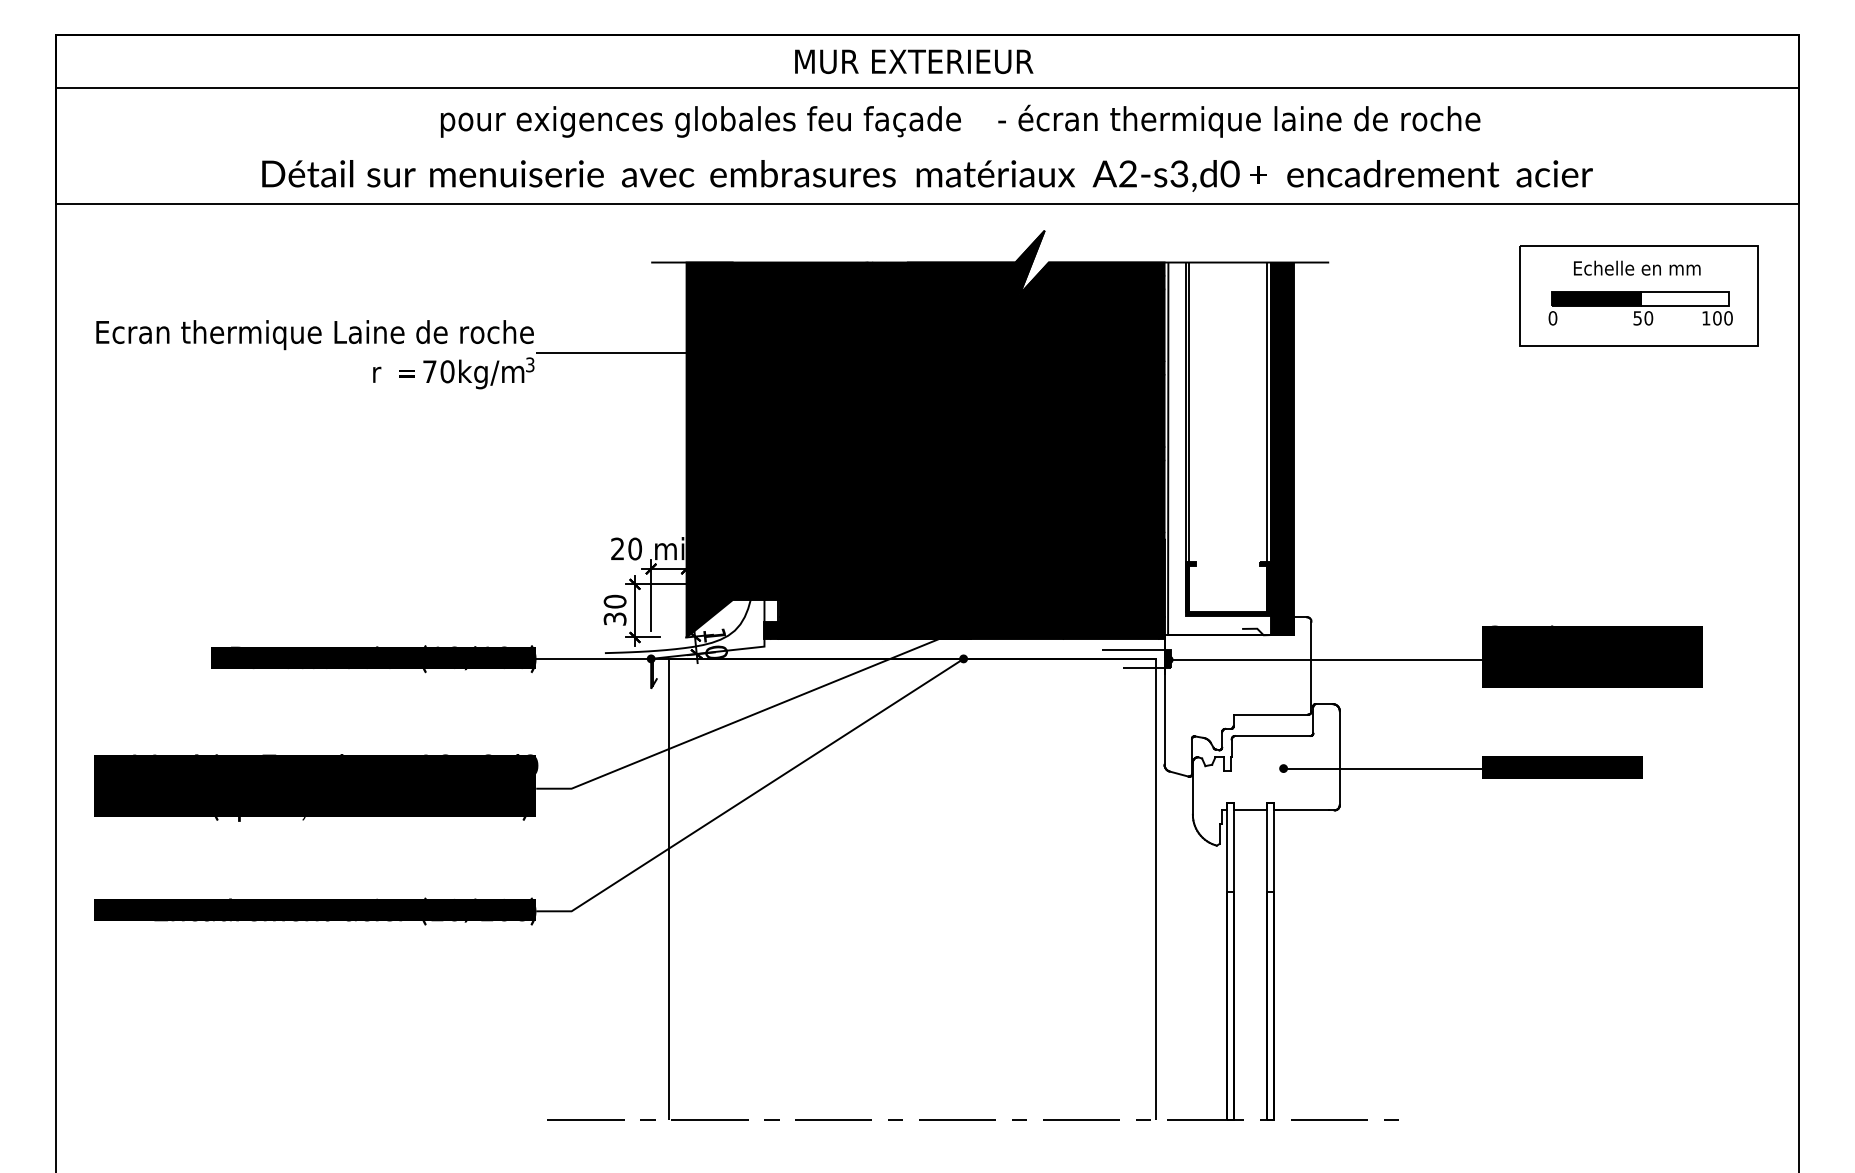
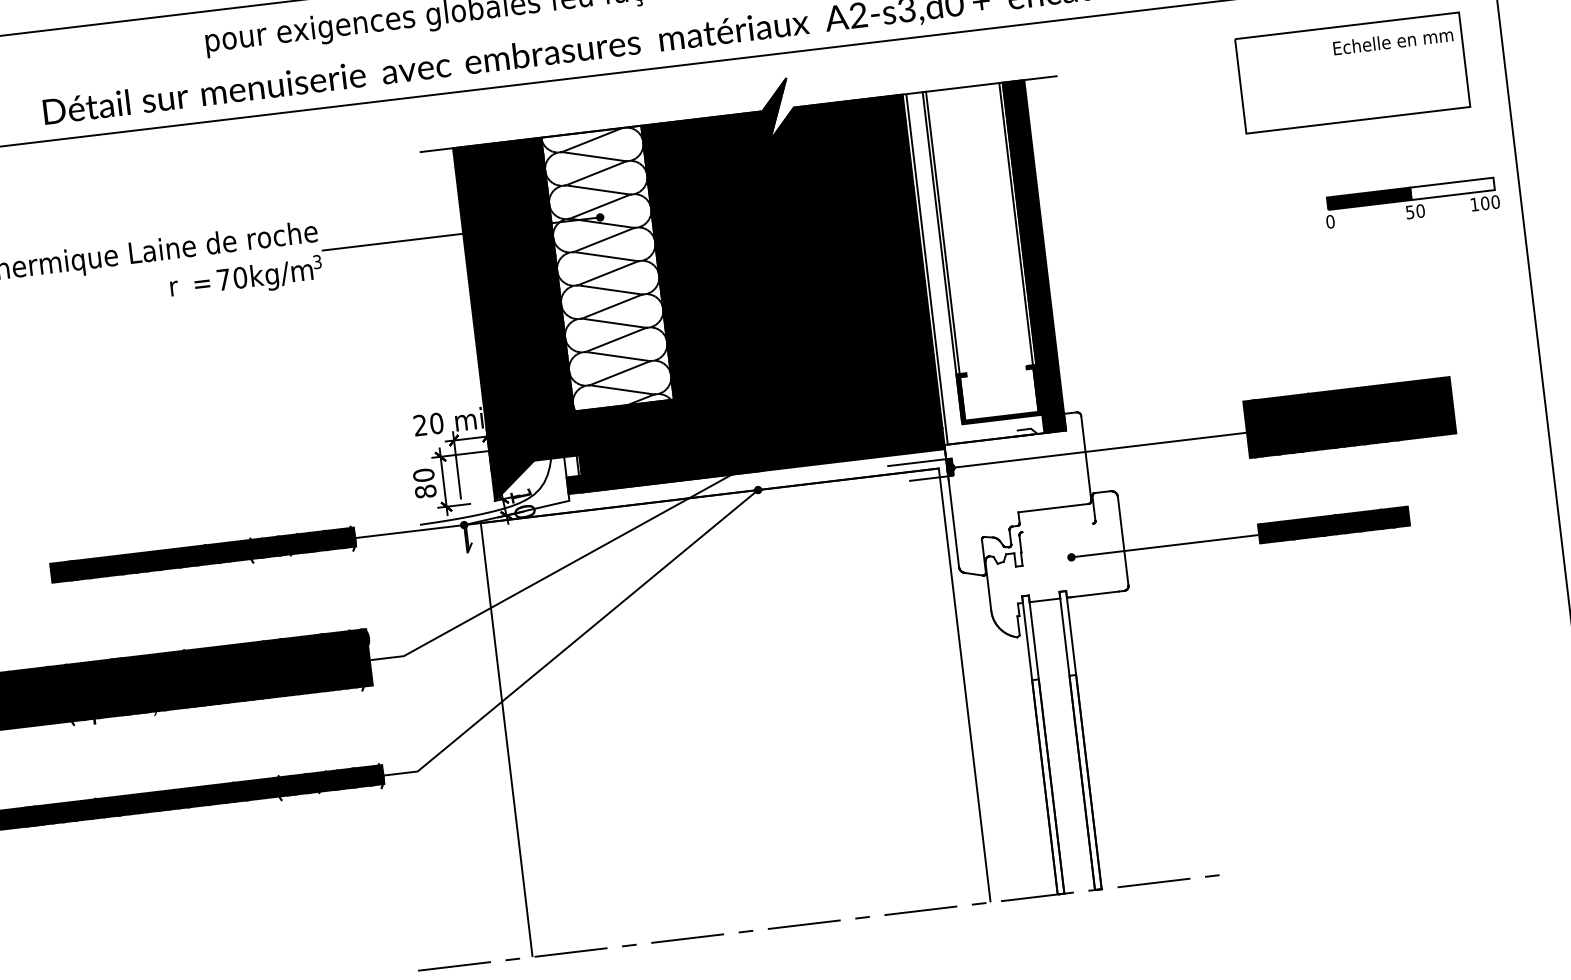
text: (1637, 267) -> (1393, 40), moved
part: (1640, 308) -> (1411, 202), moved
fill: (833, 407) -> (607, 268), removed
text: (614, 618) -> (425, 491), 30 -> 80
line: (1272, 736) -> (1057, 528), removed

